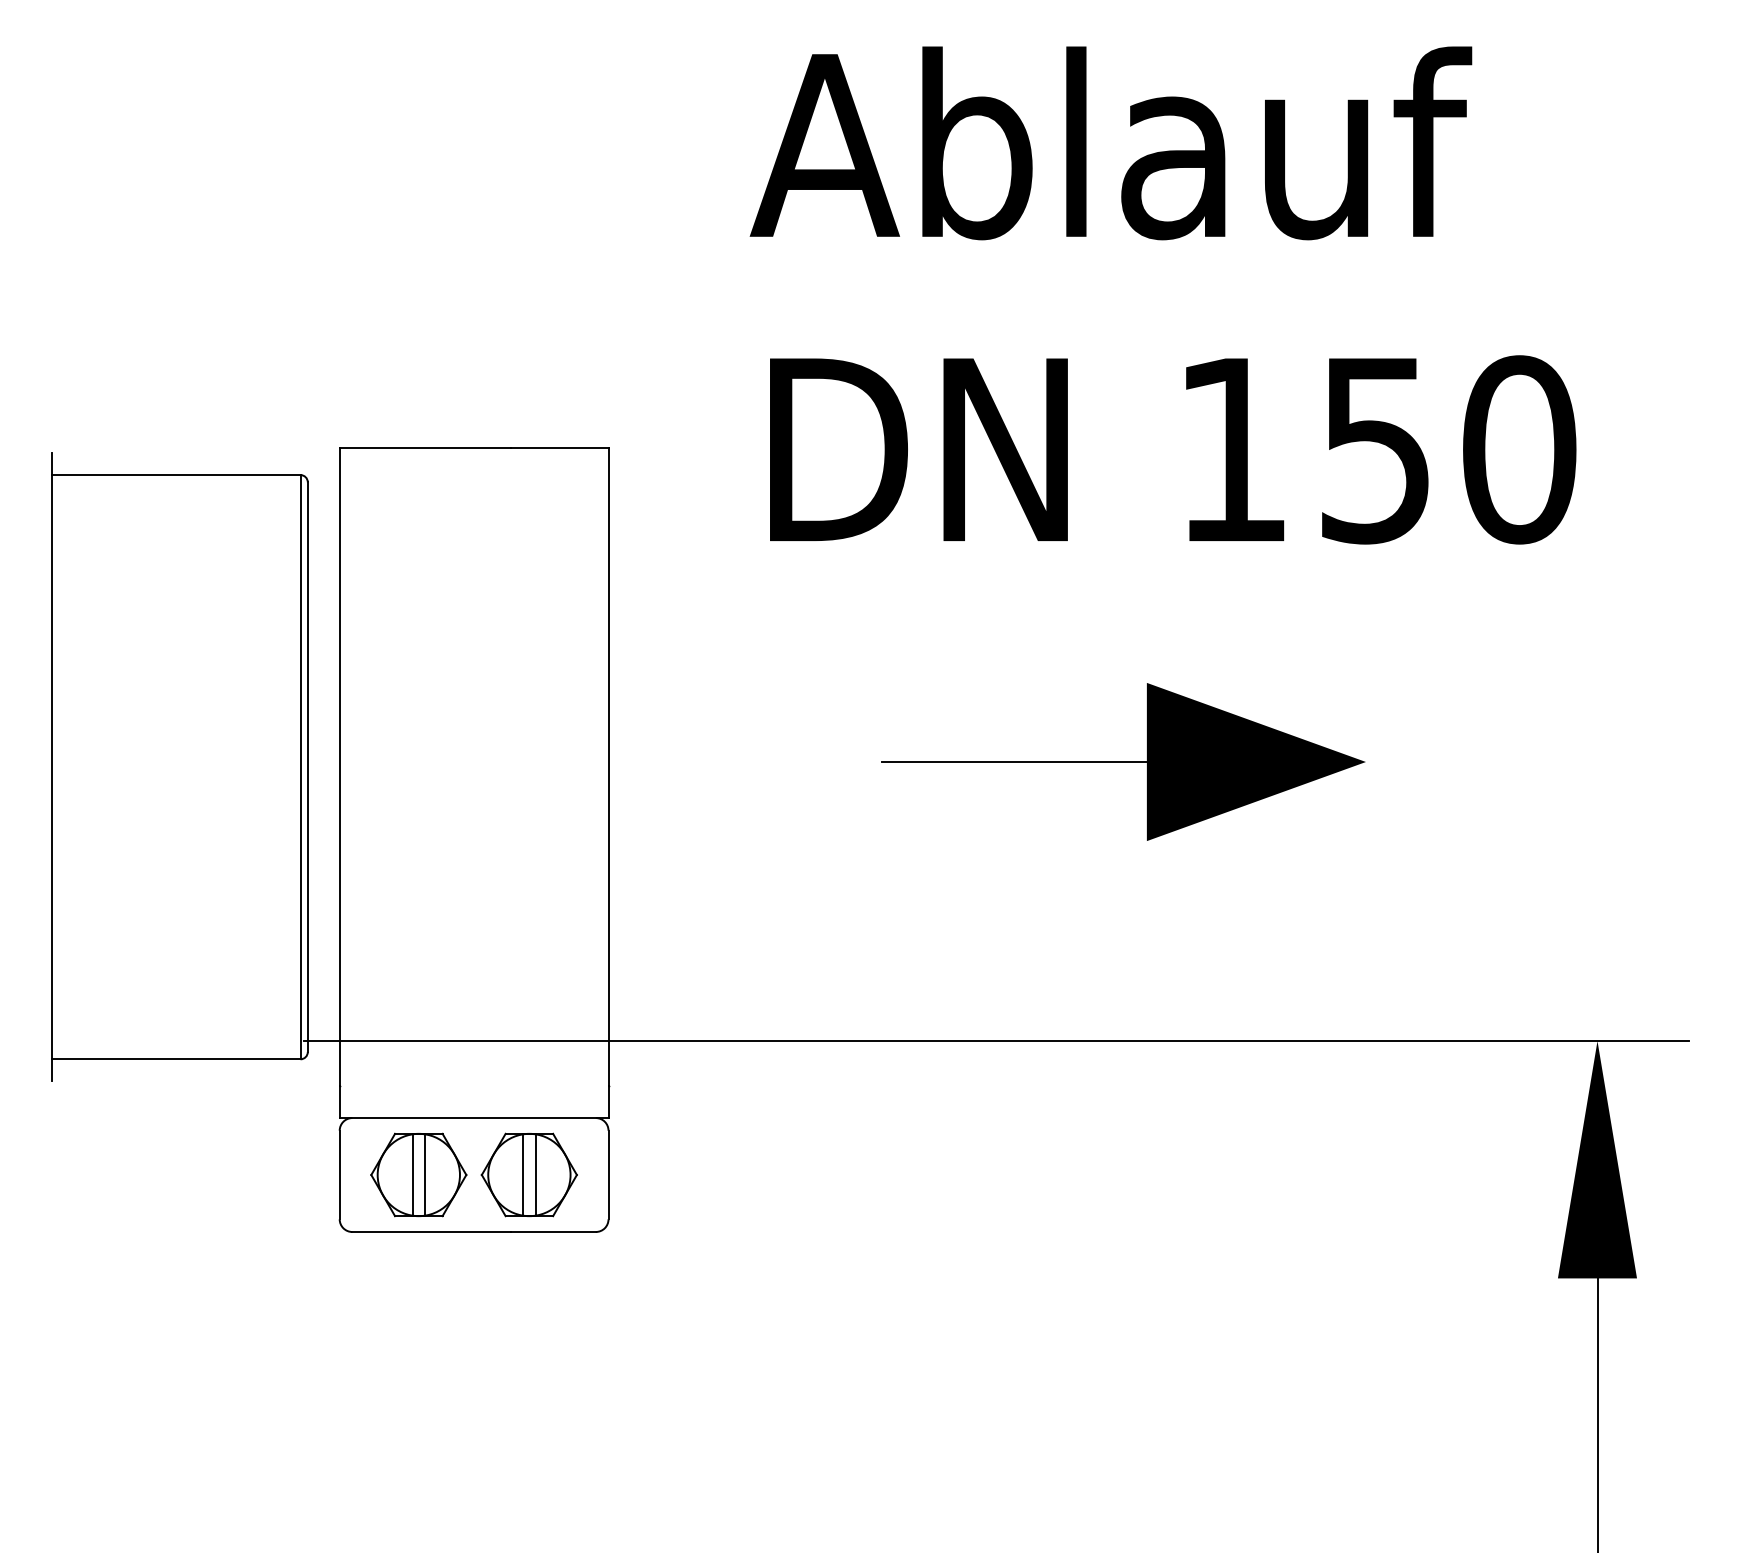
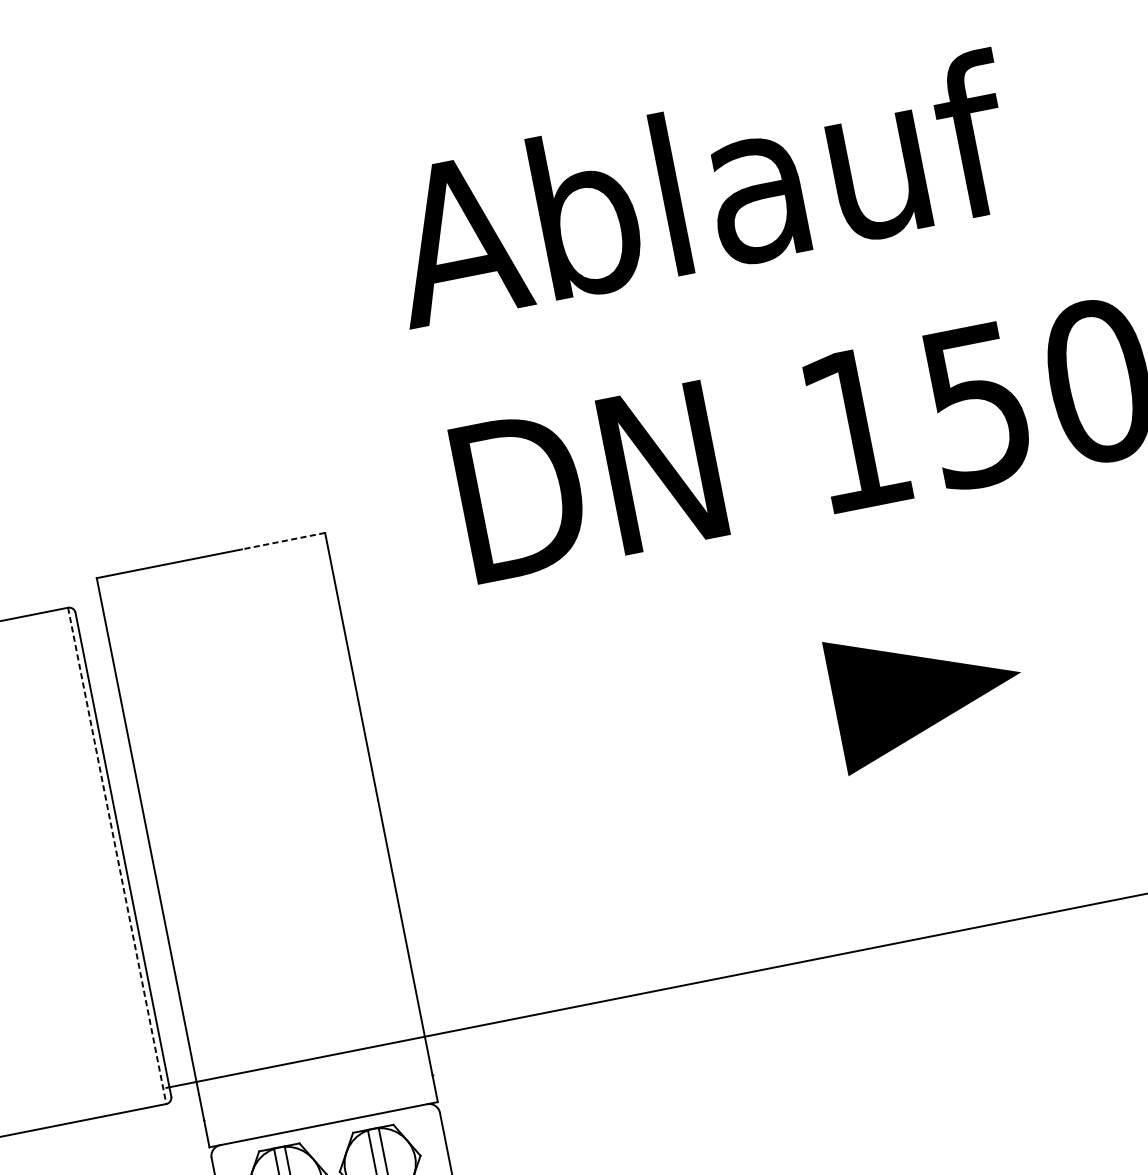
line: (559, 447) -> (283, 540), solid -> dashed
line: (1014, 762) -> (722, 731), removed
line: (300, 767) -> (117, 856), solid -> dashed

